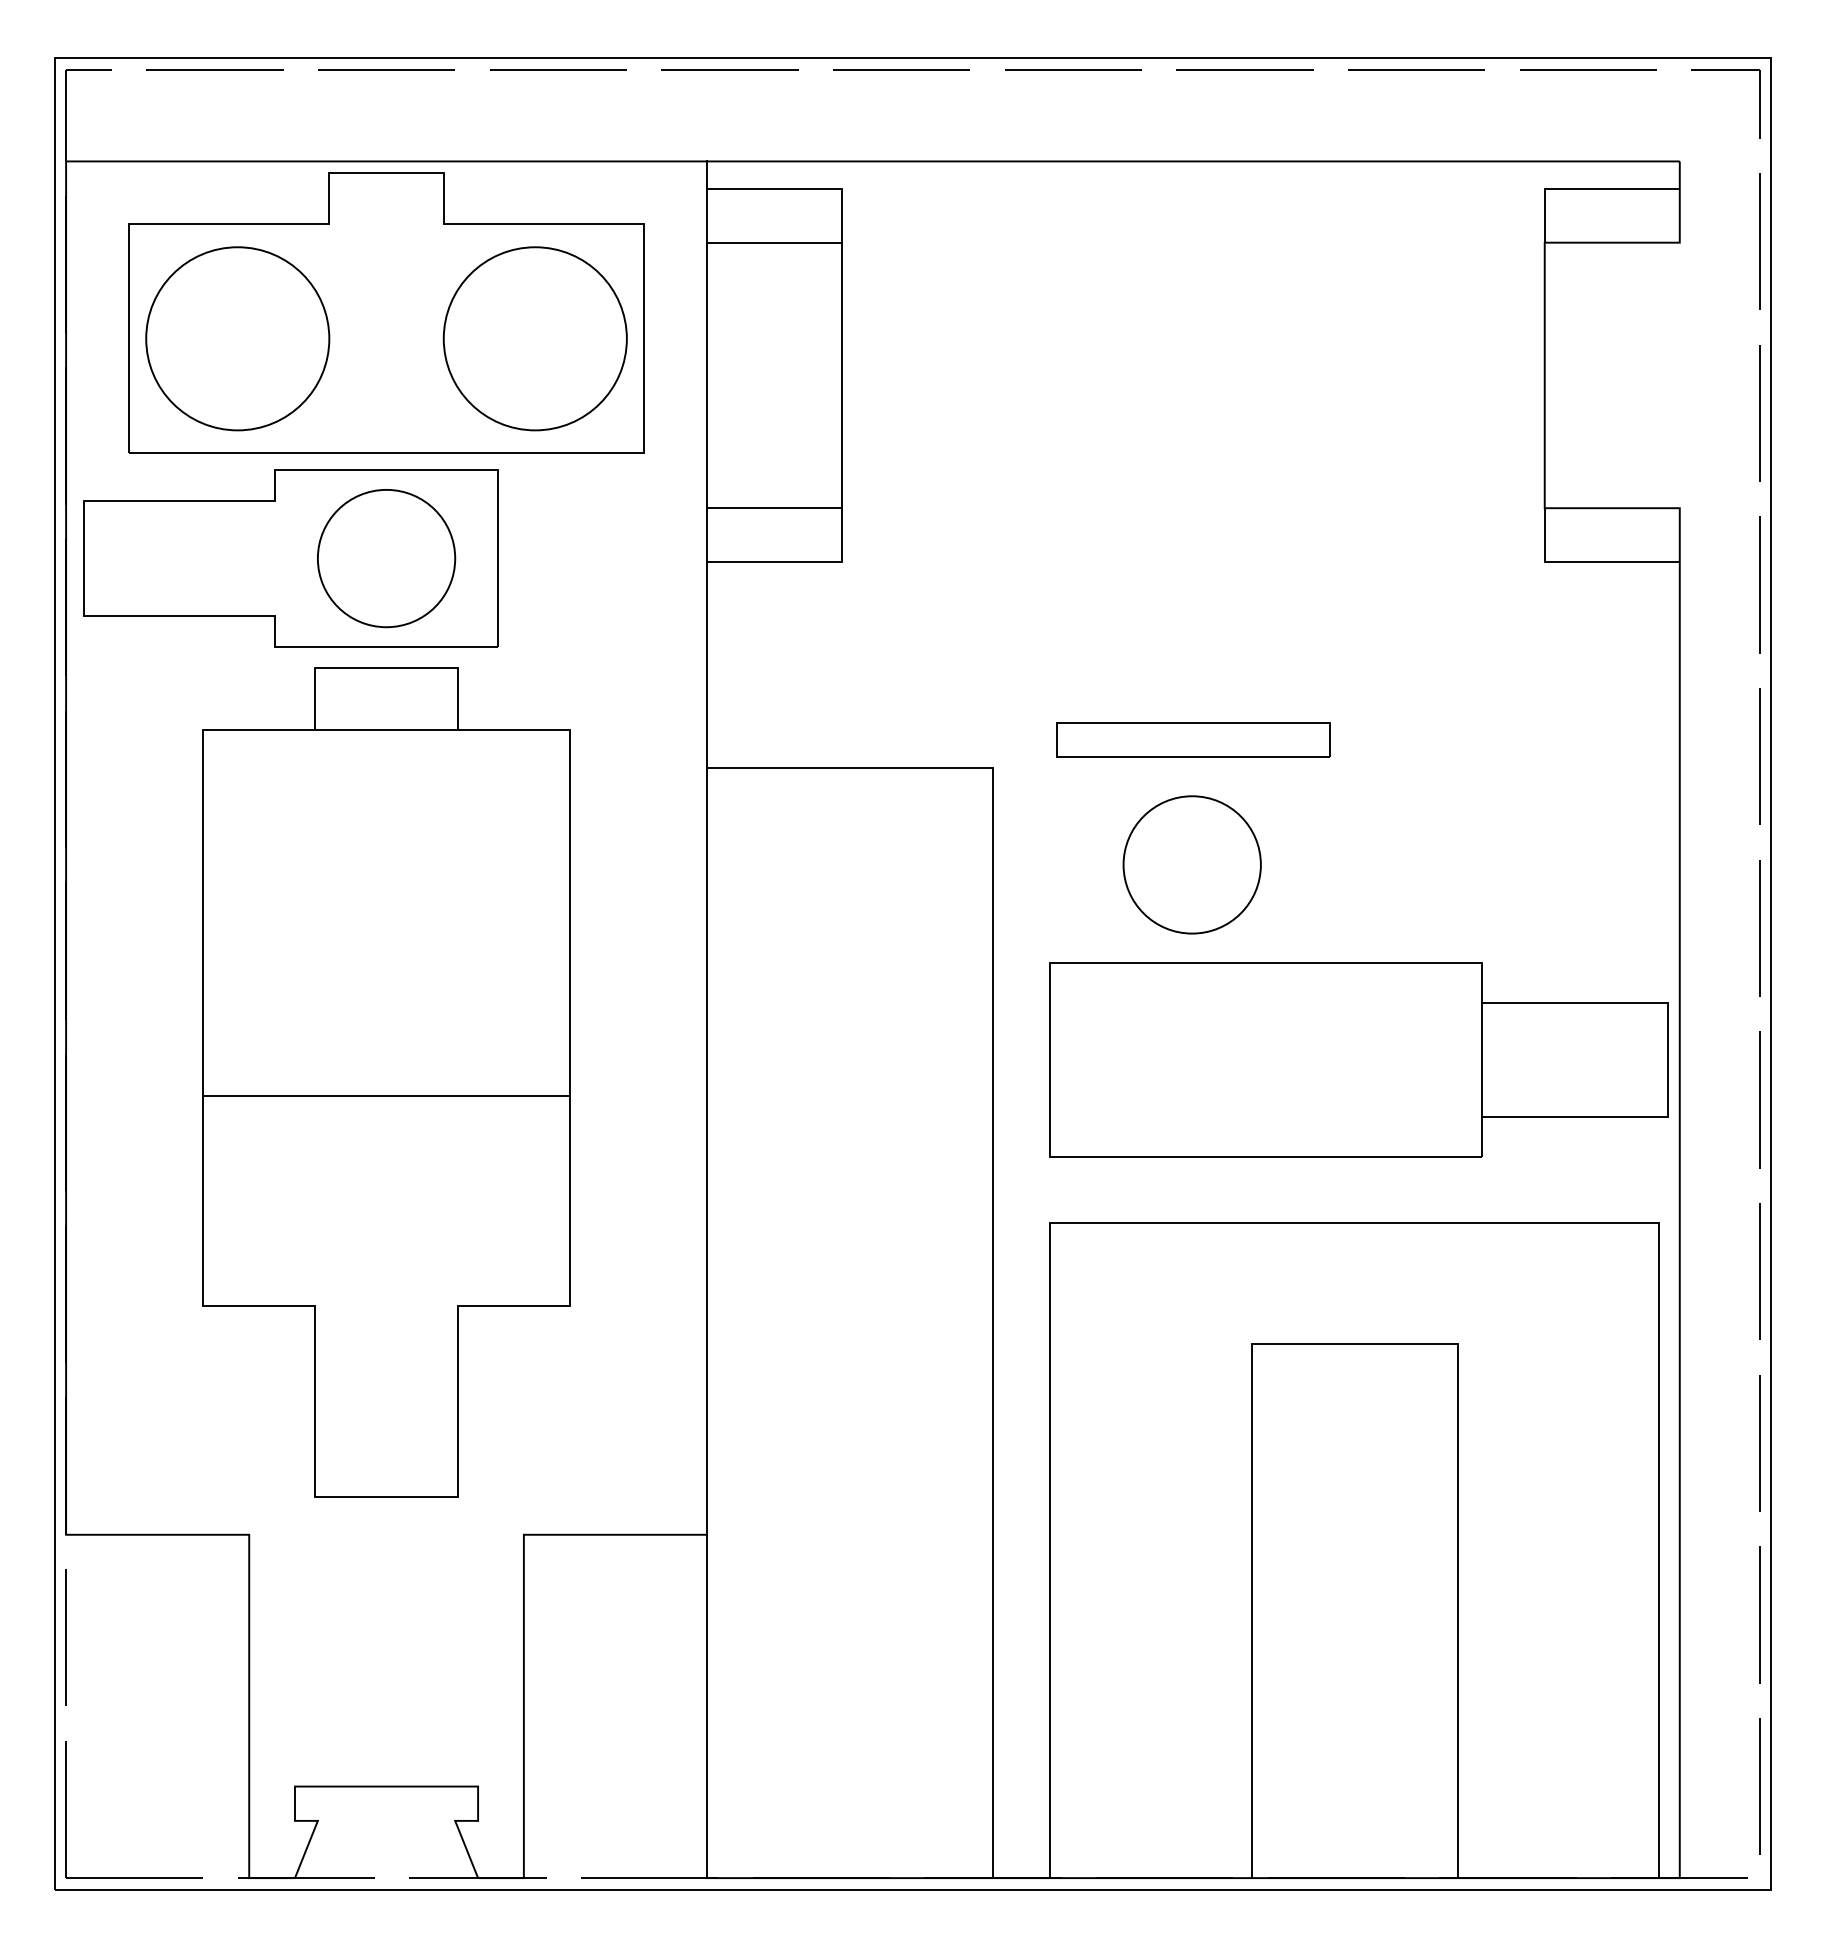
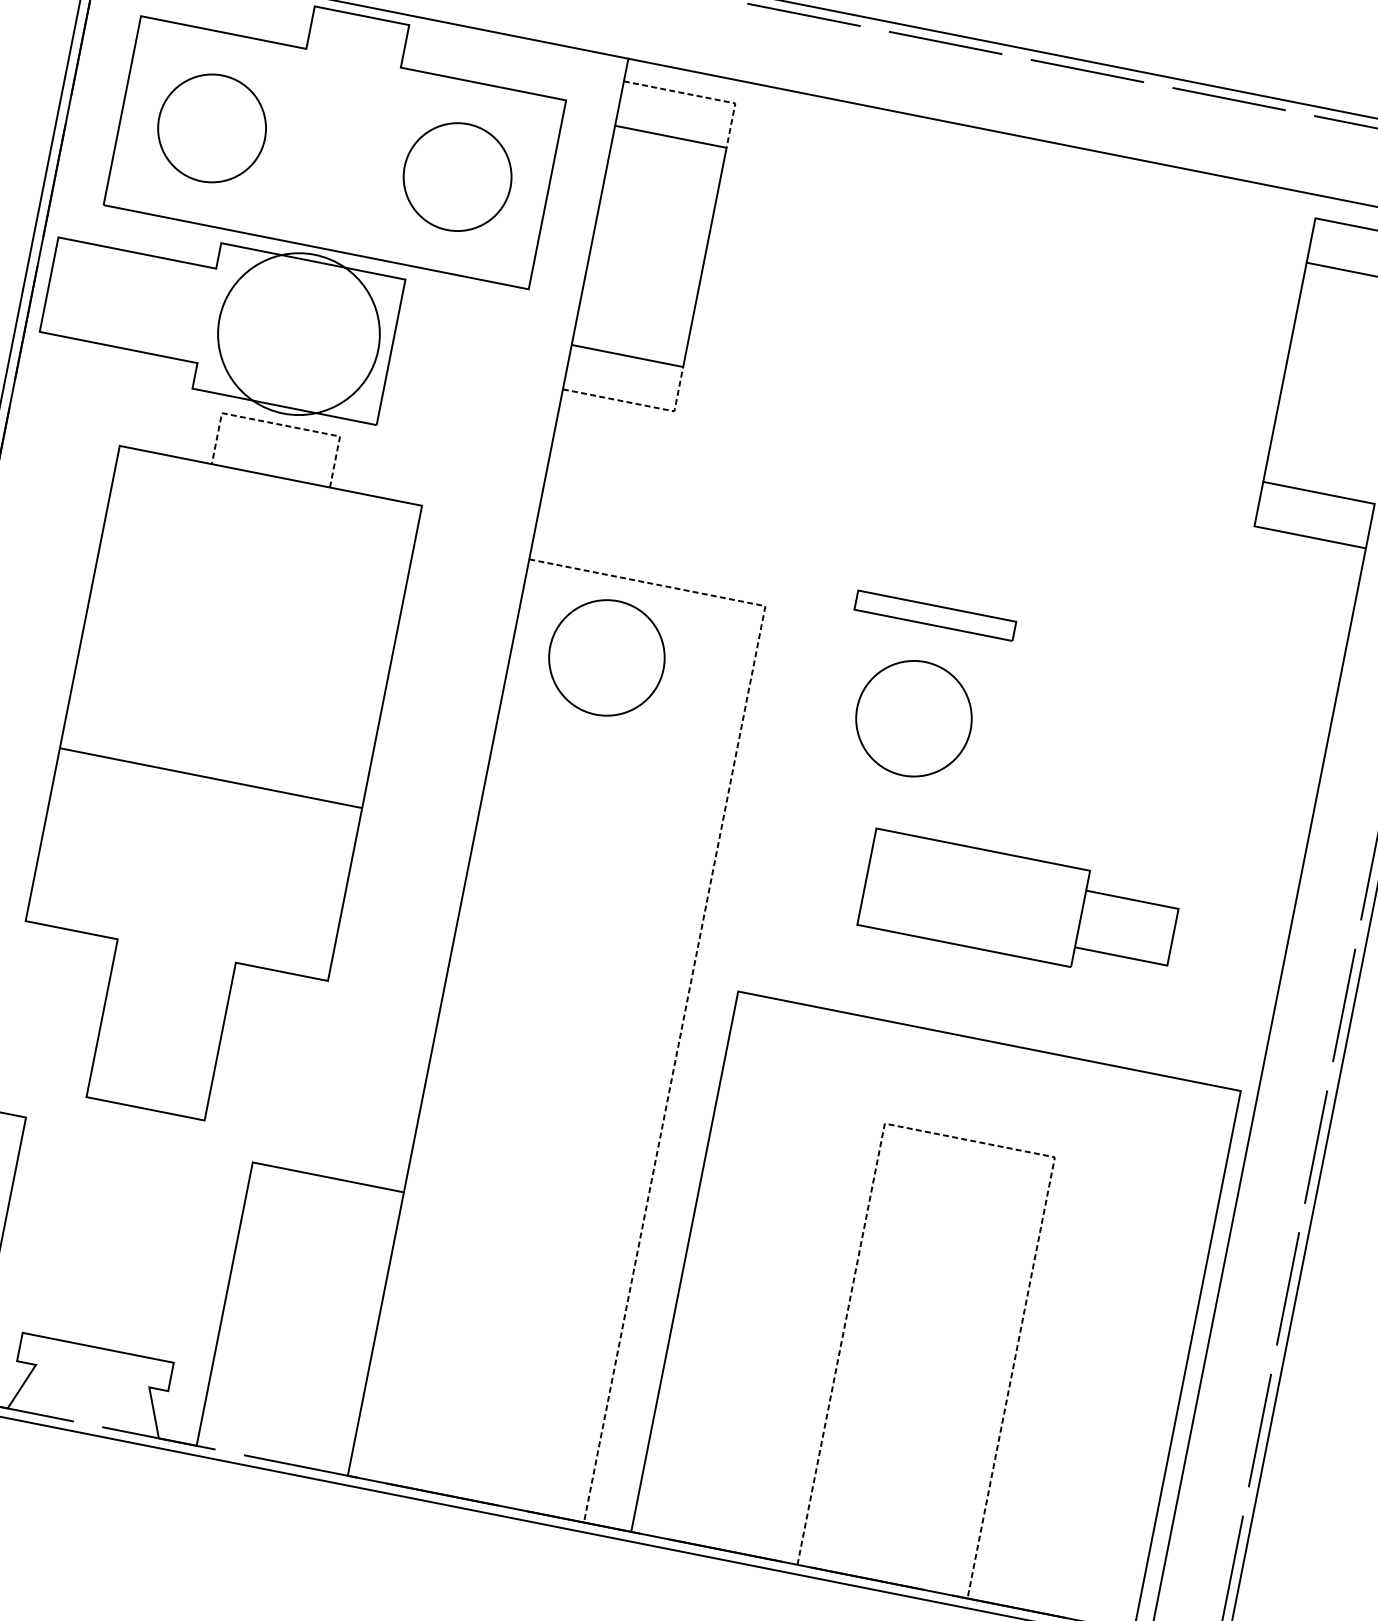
line: (802, 188) -> (702, 96), solid -> dashed
circle: (237, 338) -> (211, 128), size x0.7
circle: (534, 338) -> (457, 176), size x0.7
circle: (386, 558) -> (298, 334), size x1.4
line: (802, 561) -> (641, 404), solid -> dashed
line: (386, 668) -> (280, 424), solid -> dashed
part: (1193, 739) -> (935, 615), size x0.7
circle: (819, 864) -> (606, 657), added
part: (1358, 1059) -> (1019, 906), size x0.6
line: (993, 1179) -> (698, 945), solid -> dashed
line: (1355, 1343) -> (970, 1140), solid -> dashed

